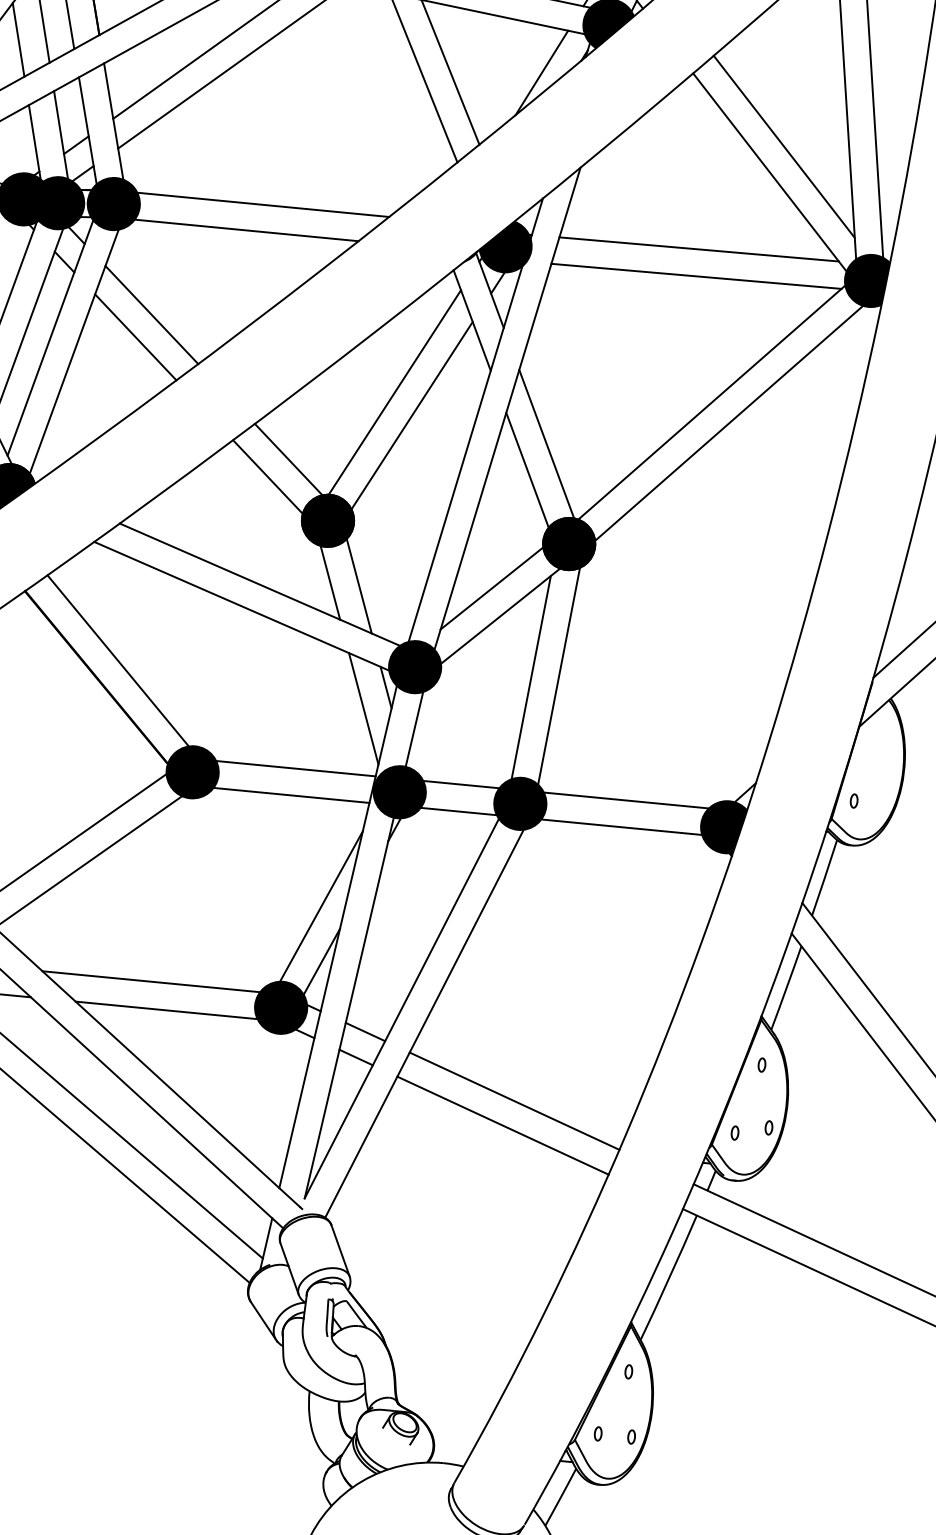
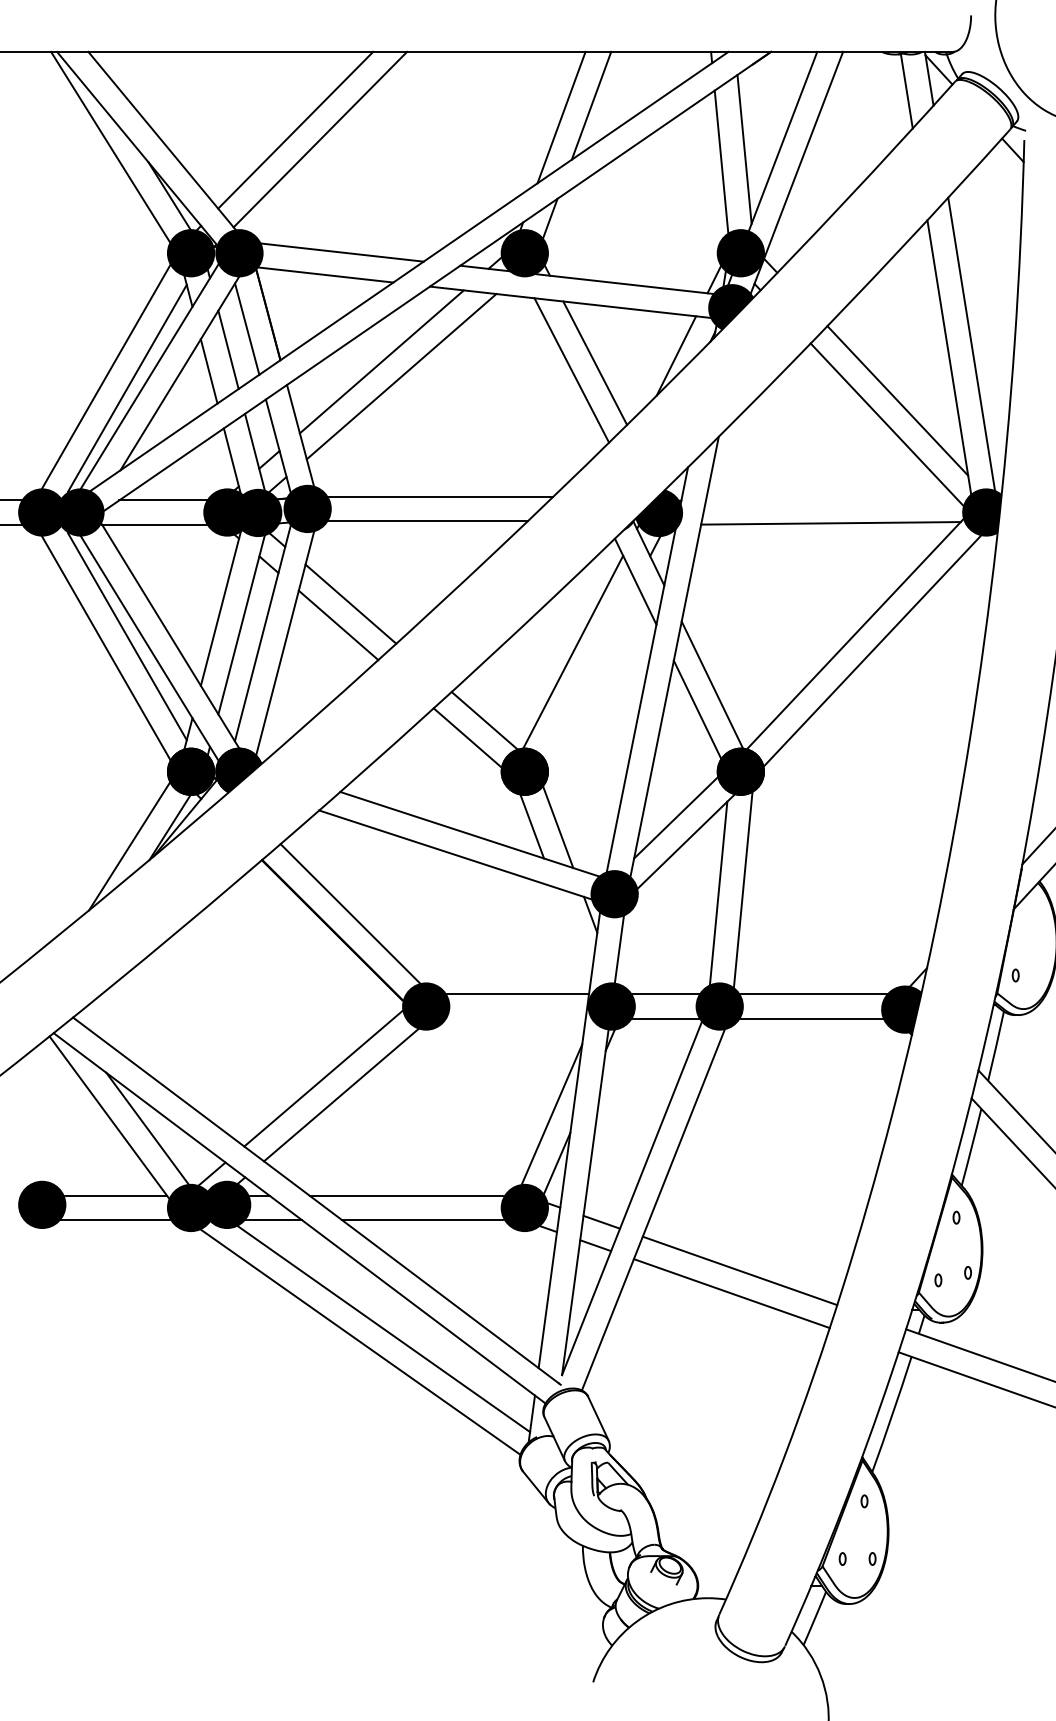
line: (699, 248) -> (831, 498), removed
line: (412, 414) -> (590, 670), removed
line: (363, 708) -> (572, 935), removed
line: (291, 795) -> (515, 1018), removed

